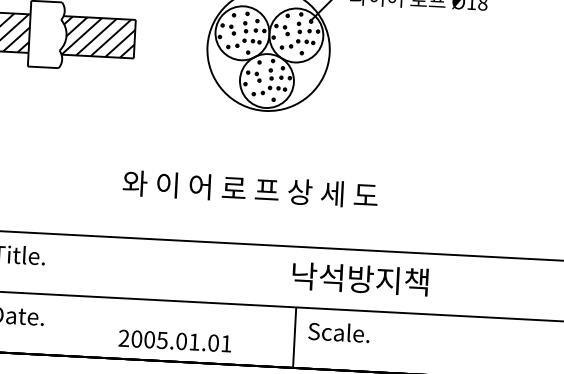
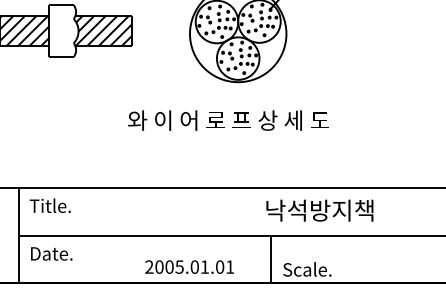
text: (250, 189) -> (228, 120), moved
text: (339, 332) -> (307, 269), moved
text: (174, 340) -> (189, 266), moved

